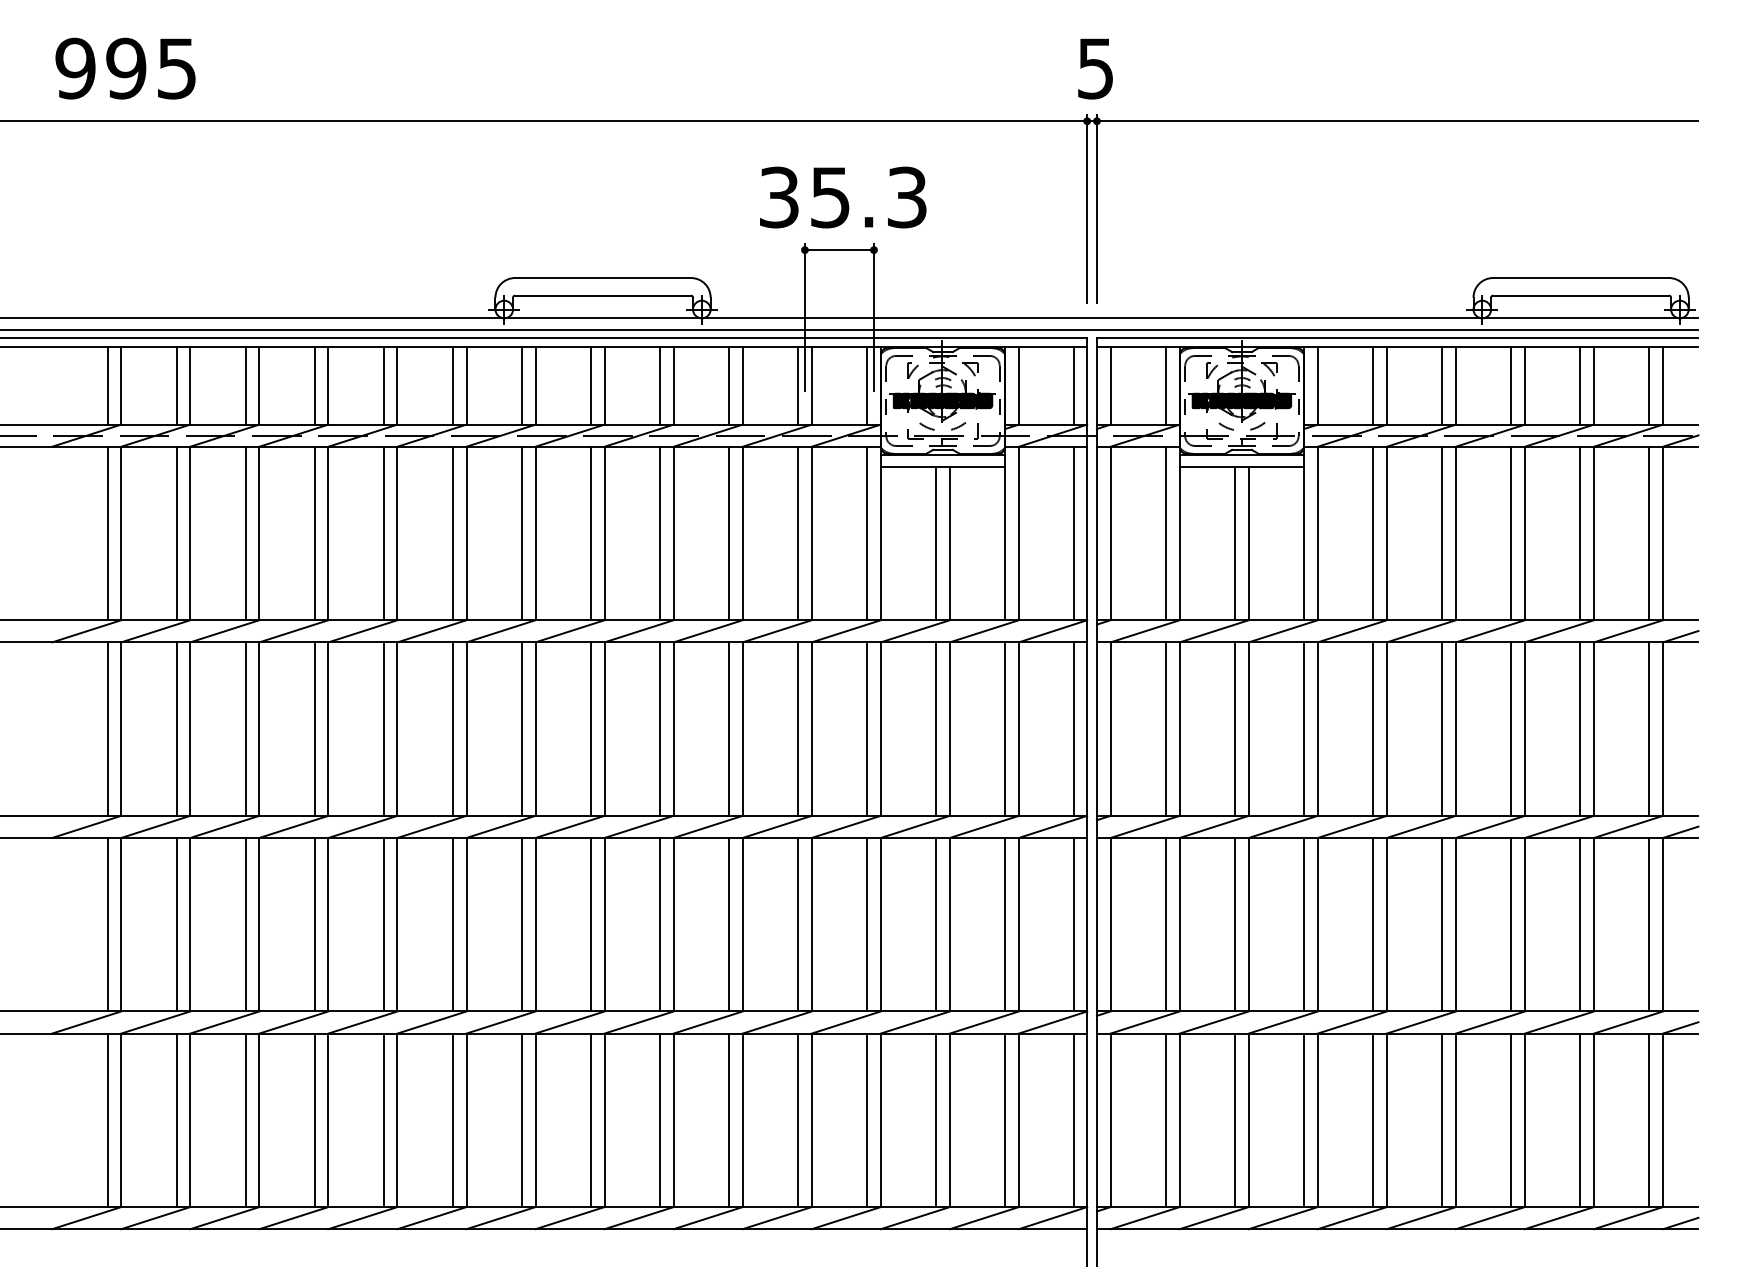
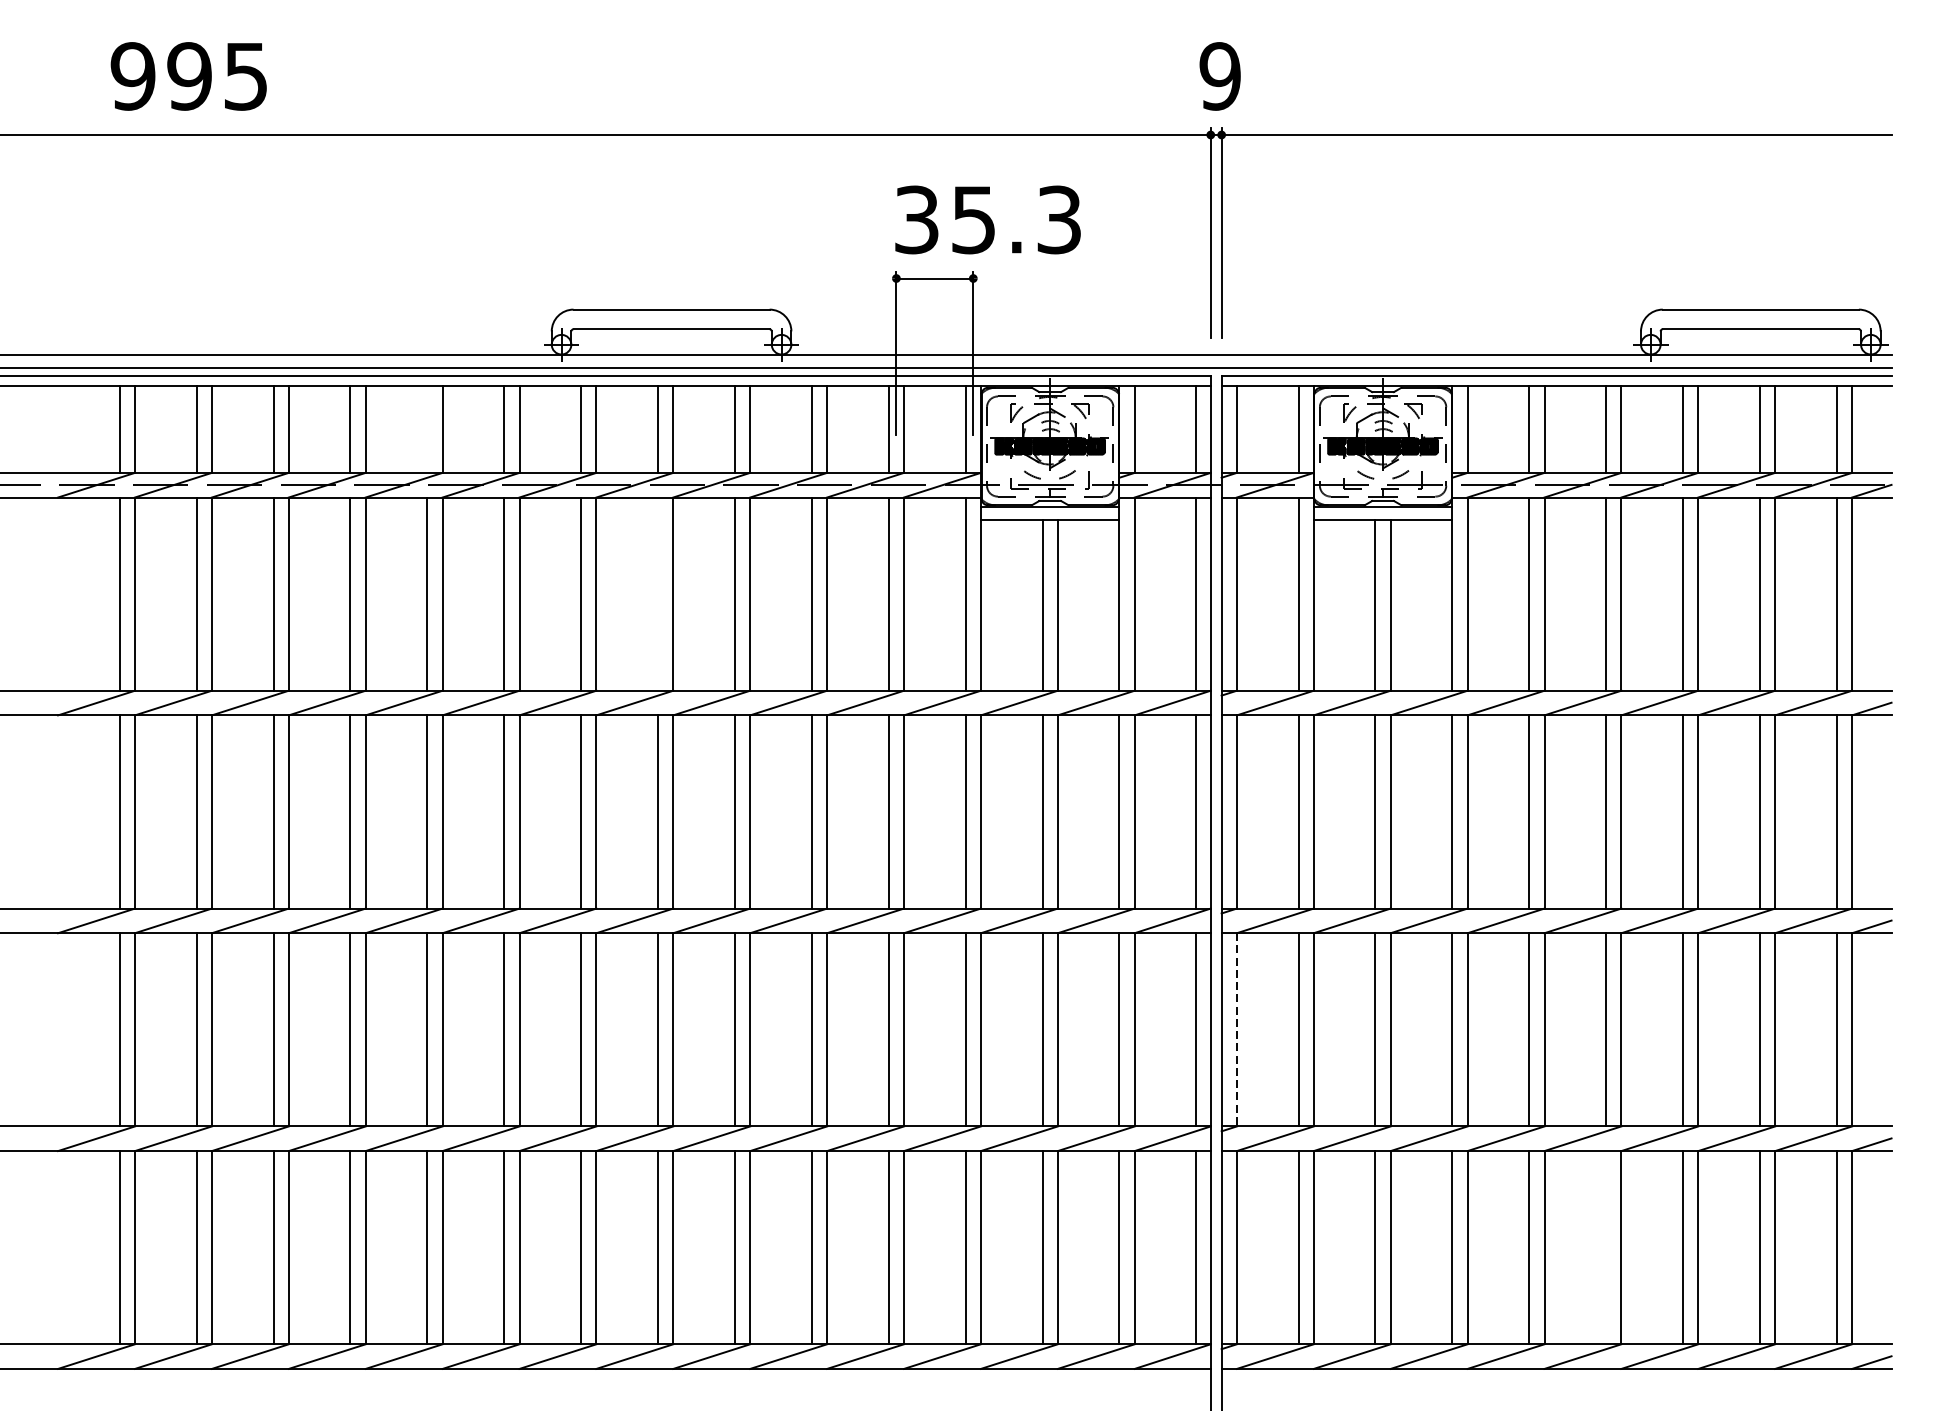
text: (125, 68) -> (188, 76), moved
text: (1095, 68) -> (1220, 76), 5 -> 9
text: (843, 197) -> (988, 219), moved
line: (383, 385) -> (427, 429), removed
line: (590, 533) -> (657, 594), removed
line: (1110, 924) -> (1236, 1029), solid -> dashed
line: (1442, 1120) -> (1606, 1247), removed

